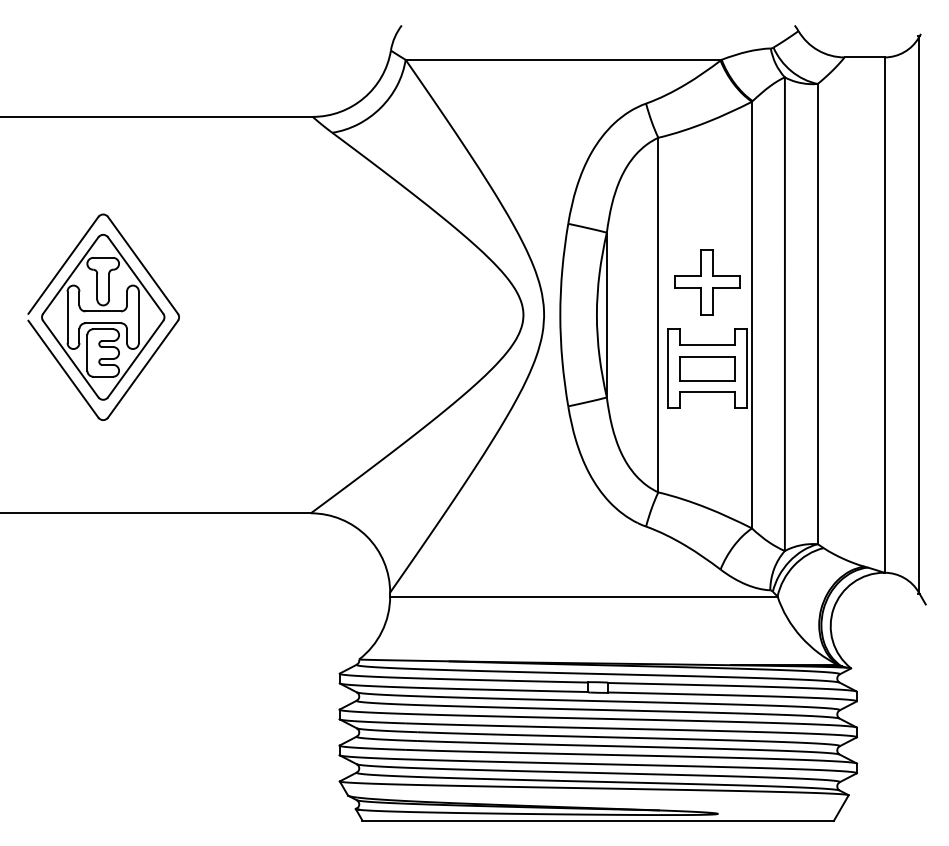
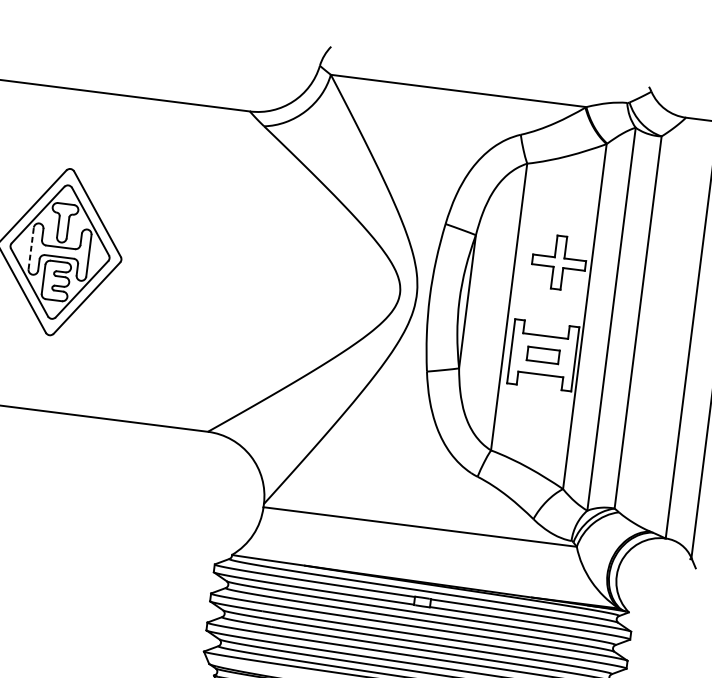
part: (707, 282) -> (559, 262), moved
line: (67, 317) -> (31, 248), solid -> dashed
part: (707, 368) -> (543, 355), size x0.7

